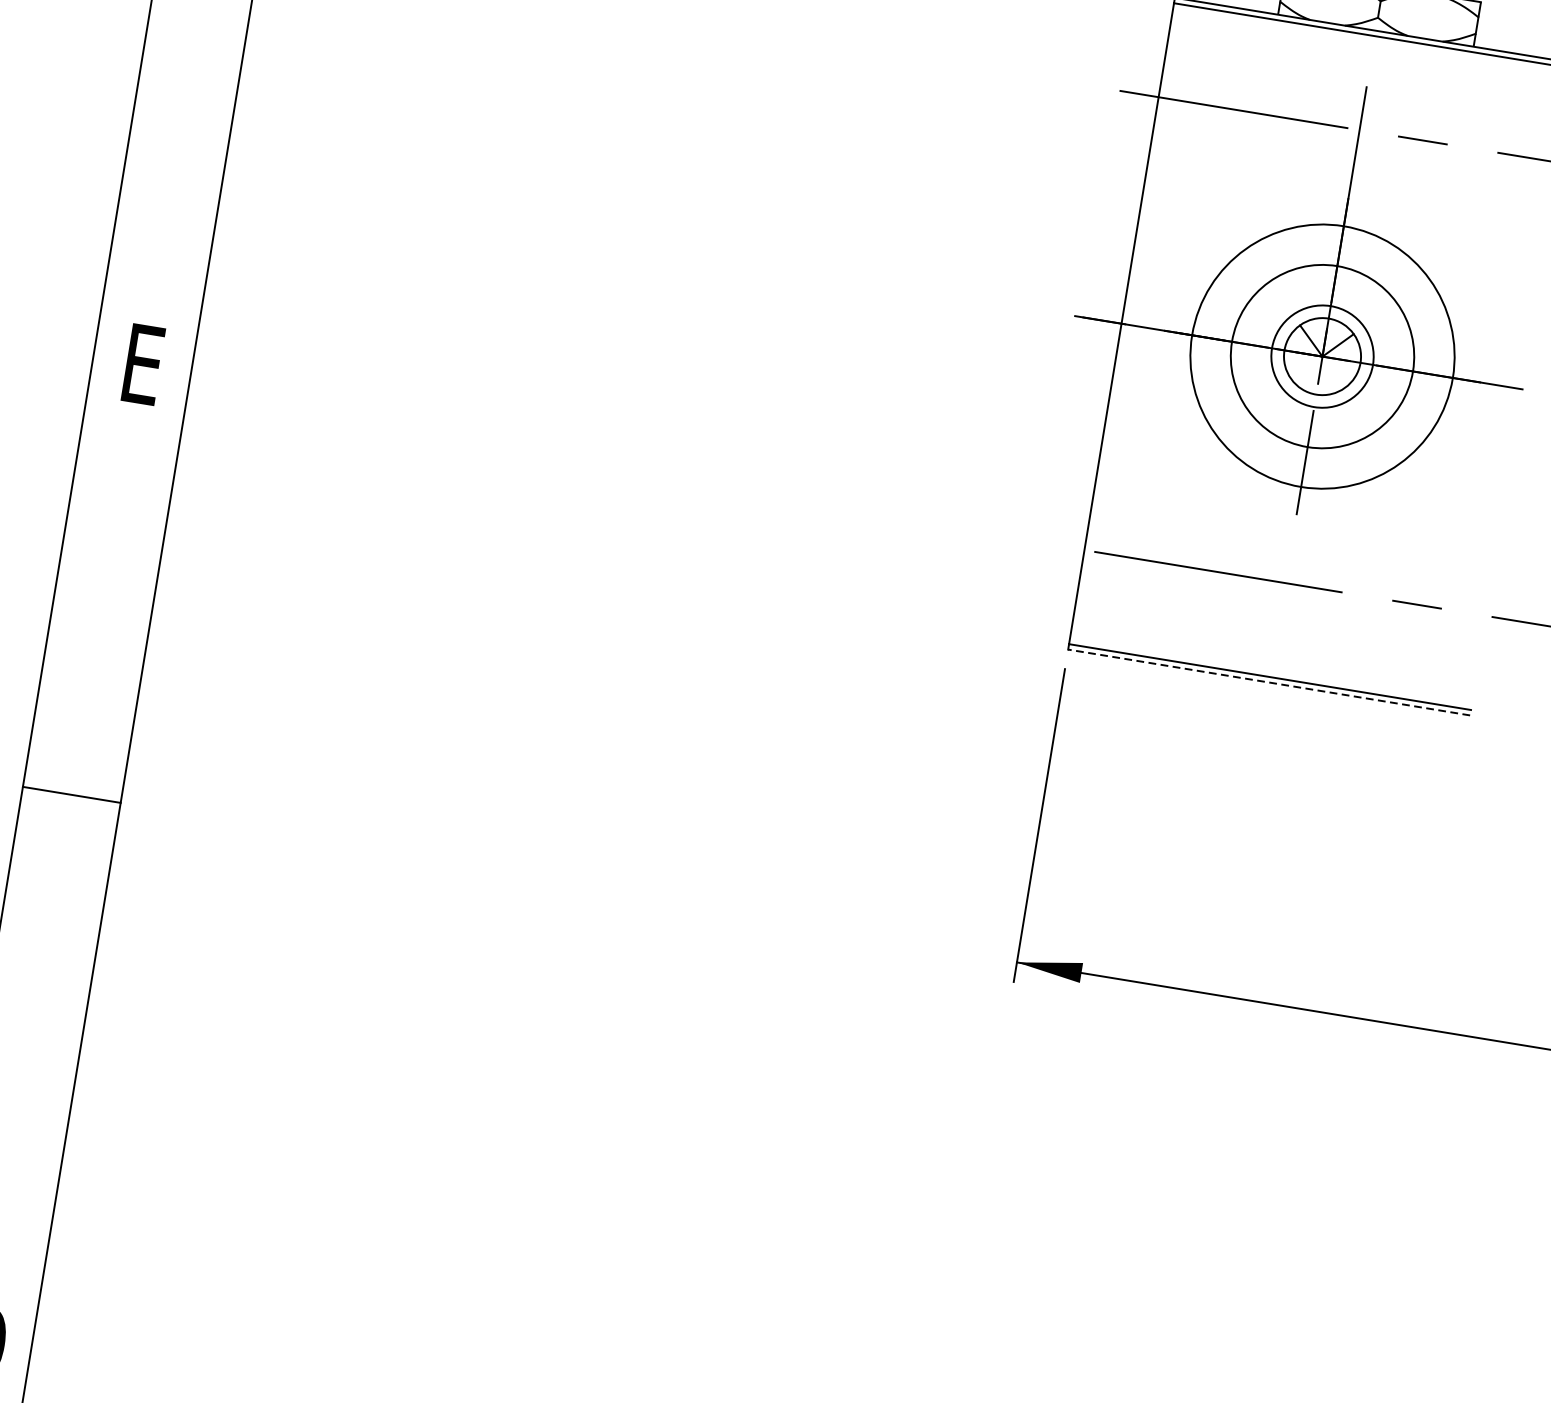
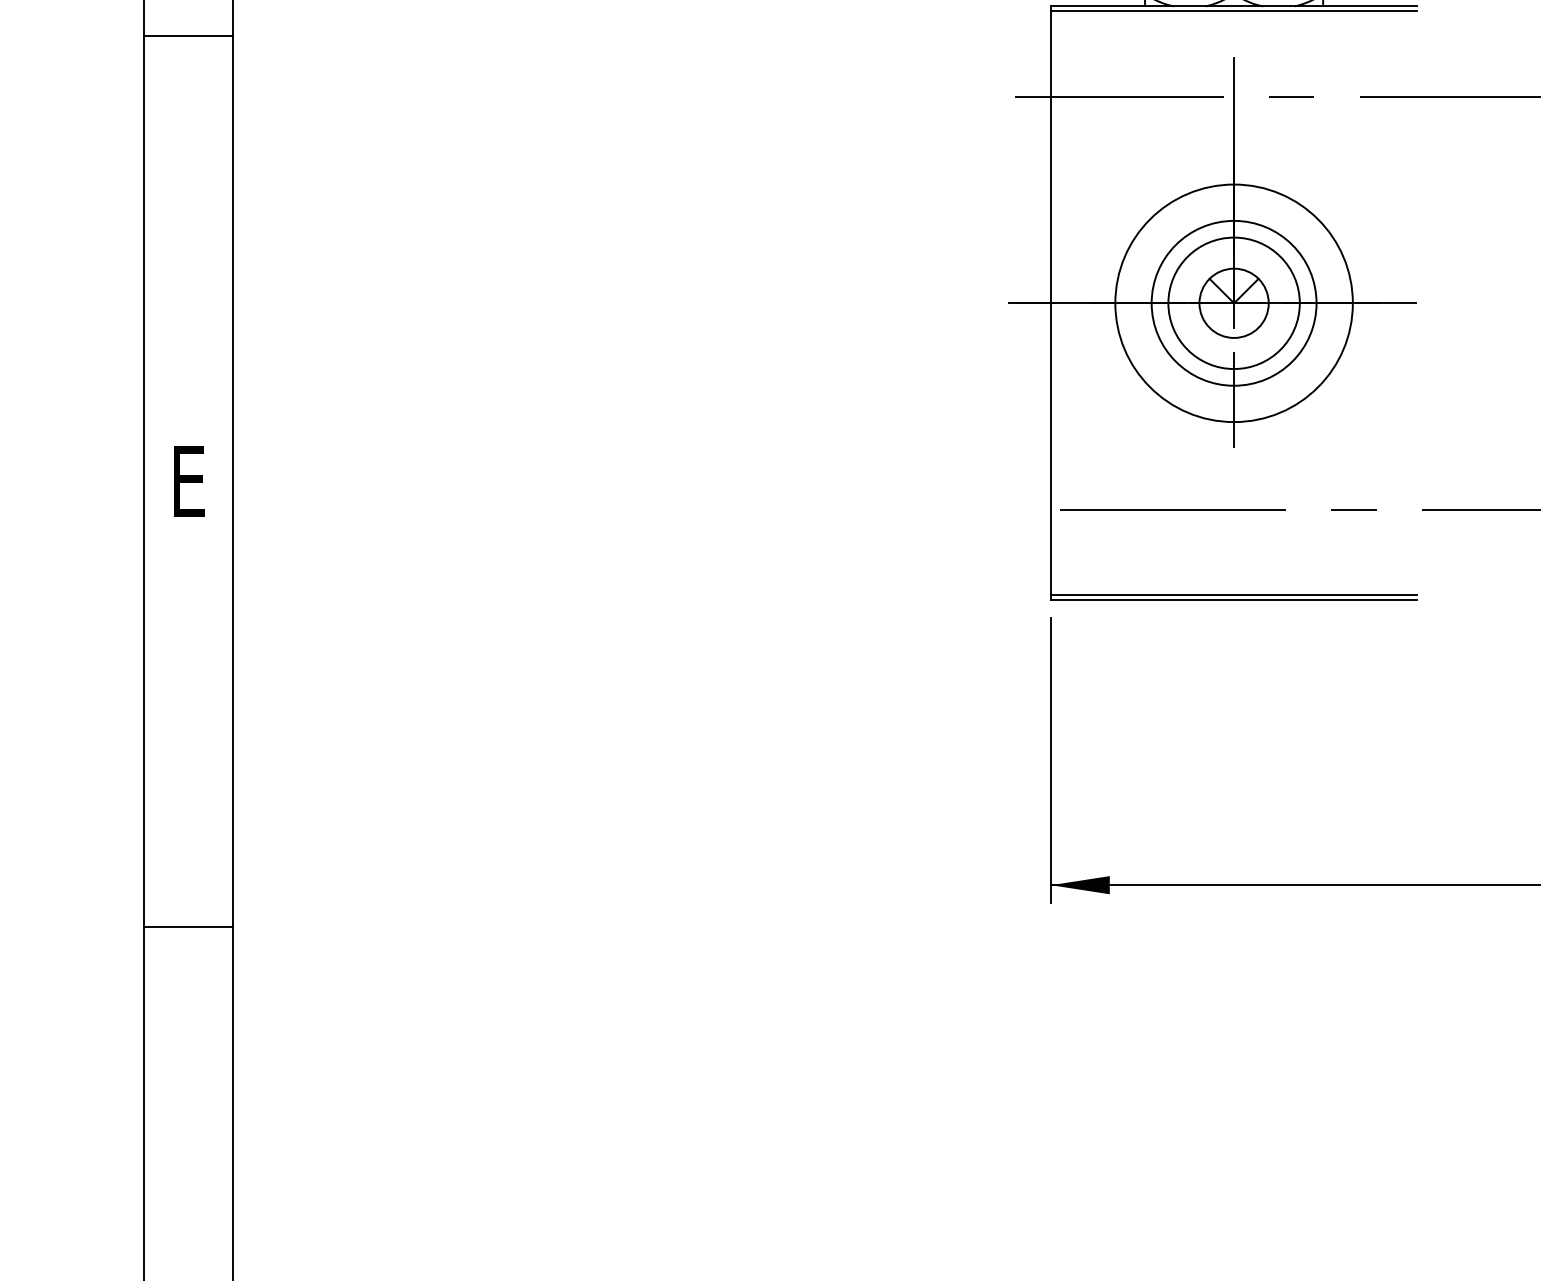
circle: (1321, 356) -> (1233, 303), size x1.43
line: (1268, 682) -> (1233, 600), dashed -> solid
line: (71, 794) -> (187, 926), moved

